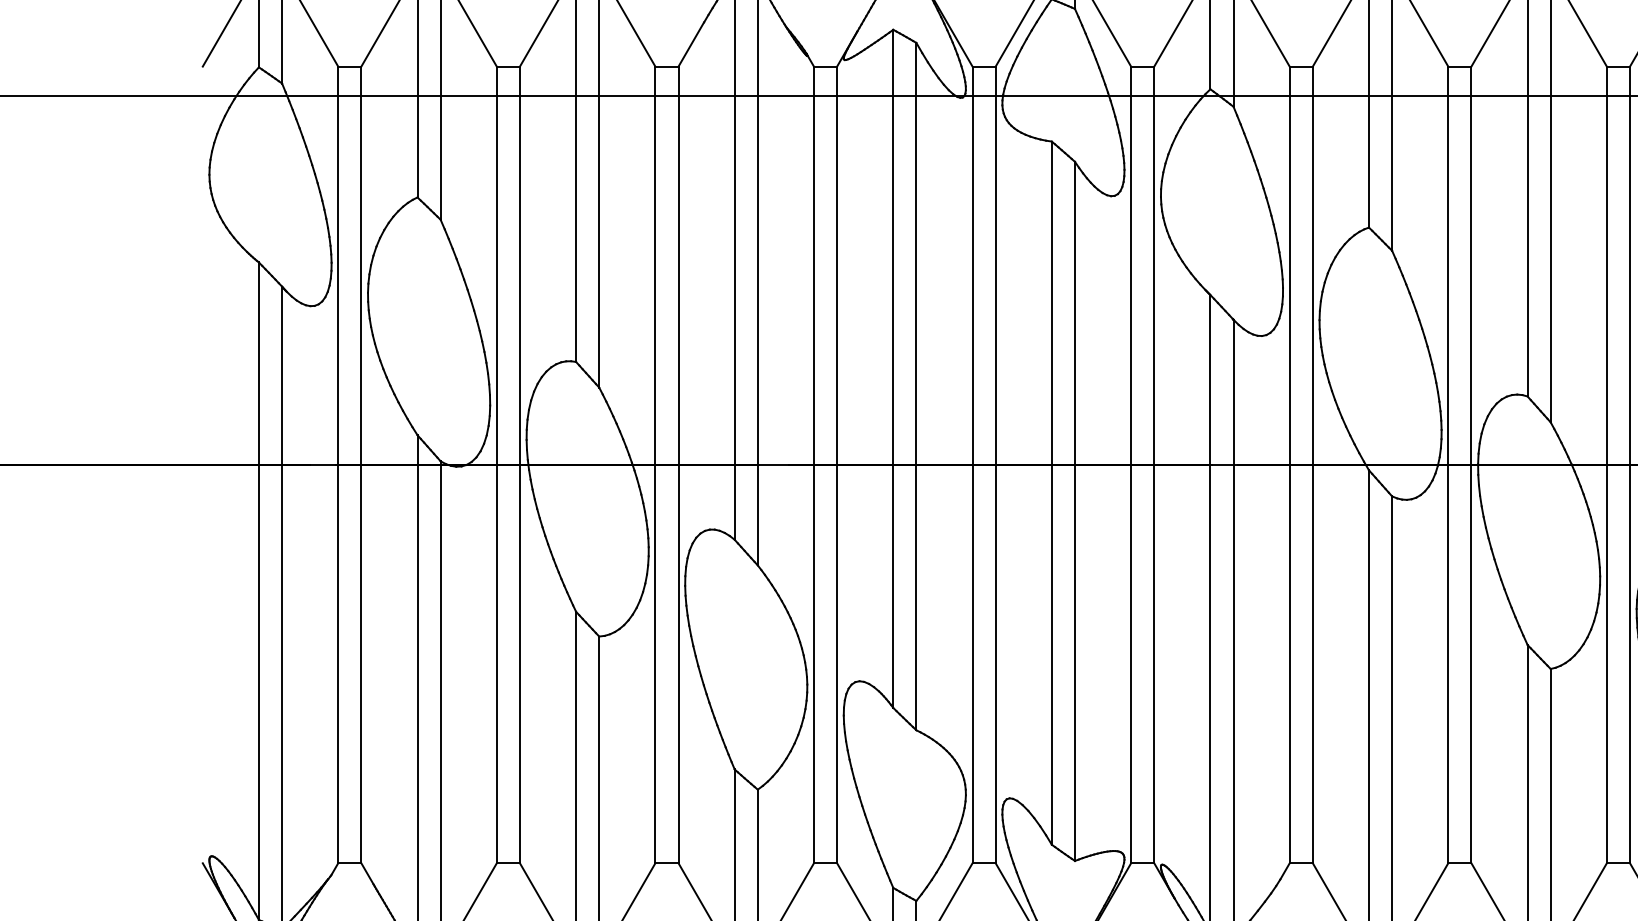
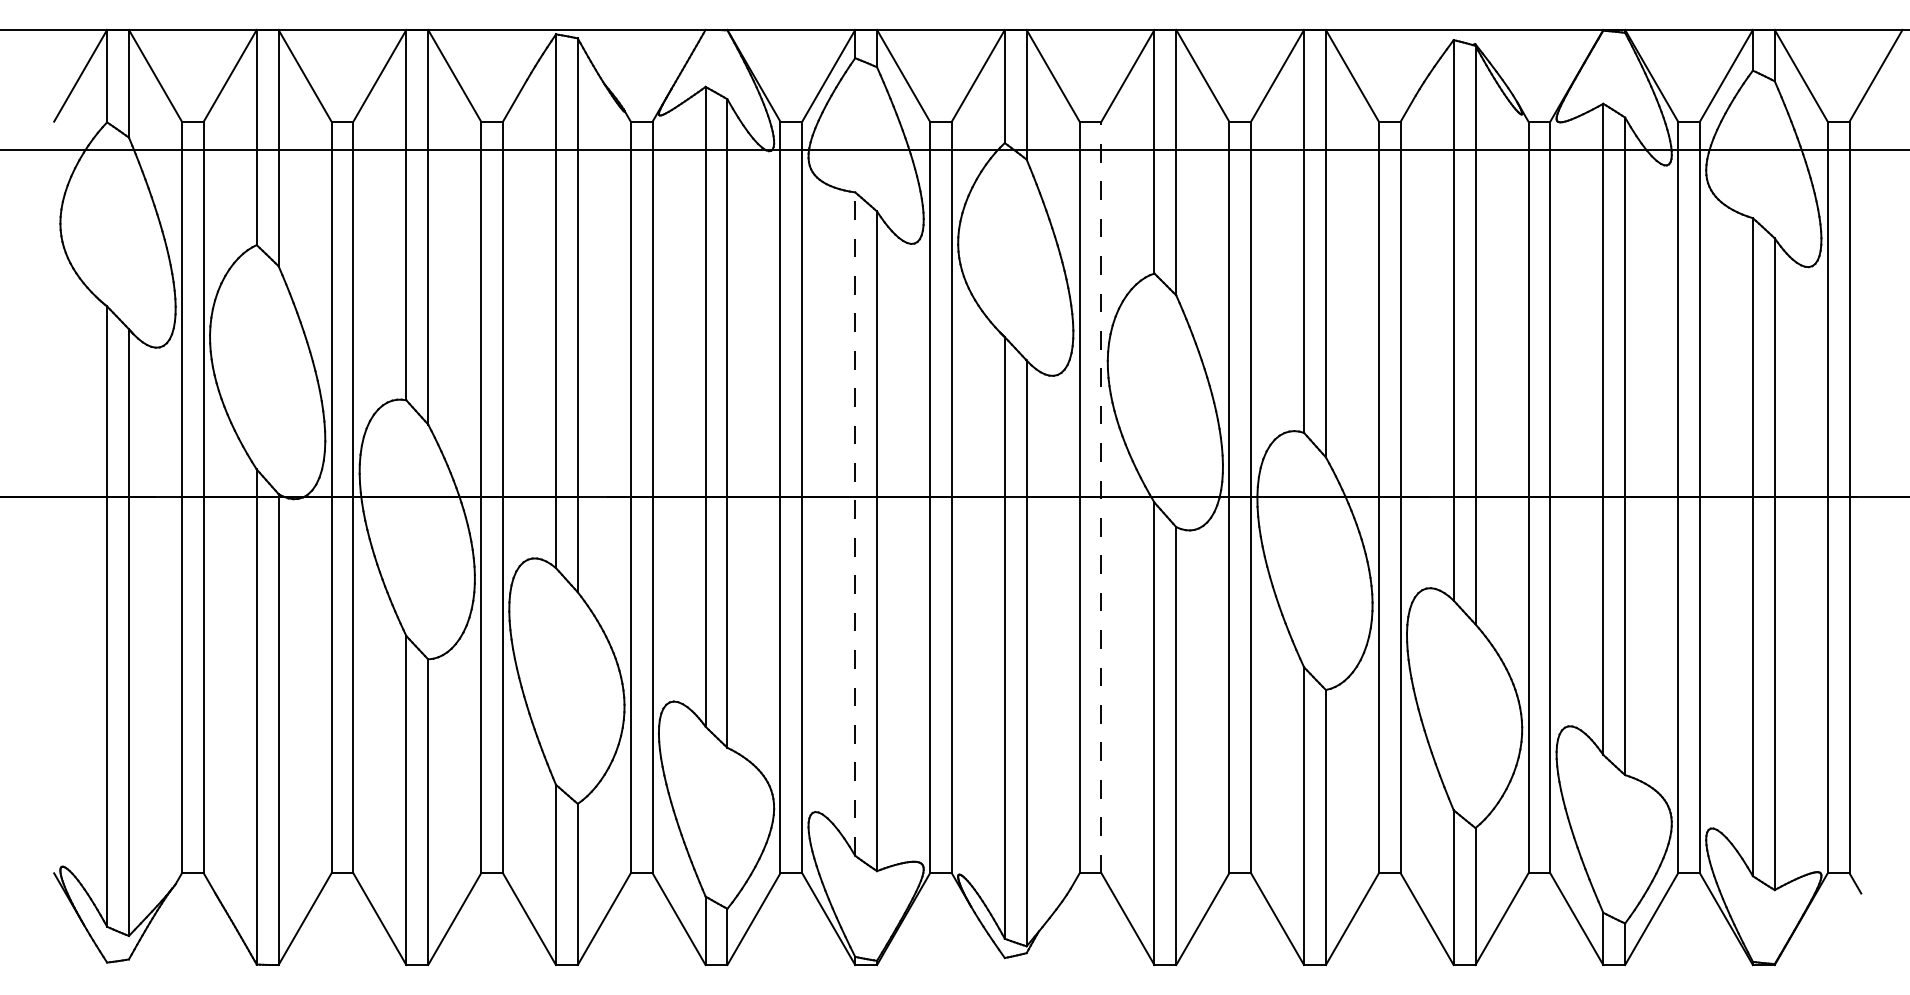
line: (1312, 464) -> (1101, 497), solid -> dashed
line: (1052, 493) -> (855, 524), solid -> dashed

